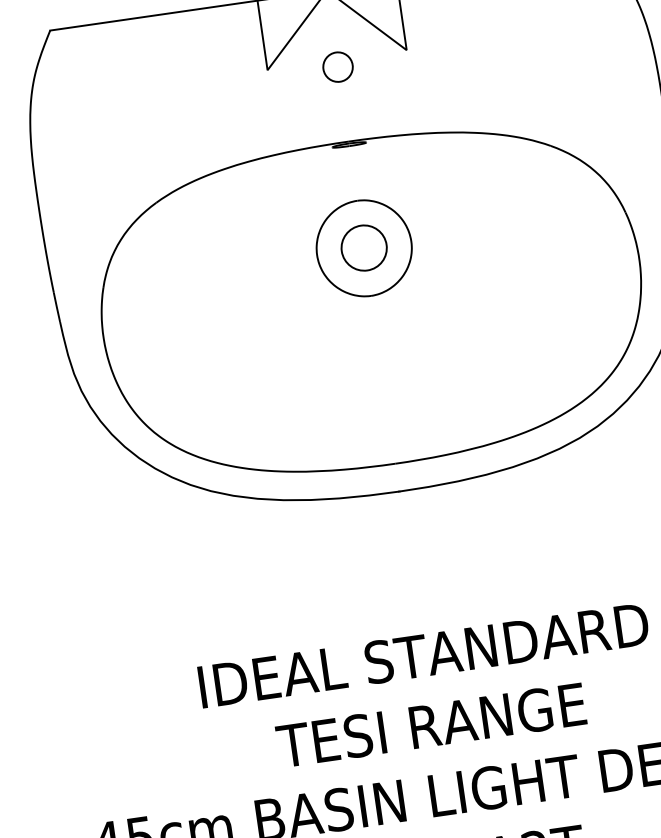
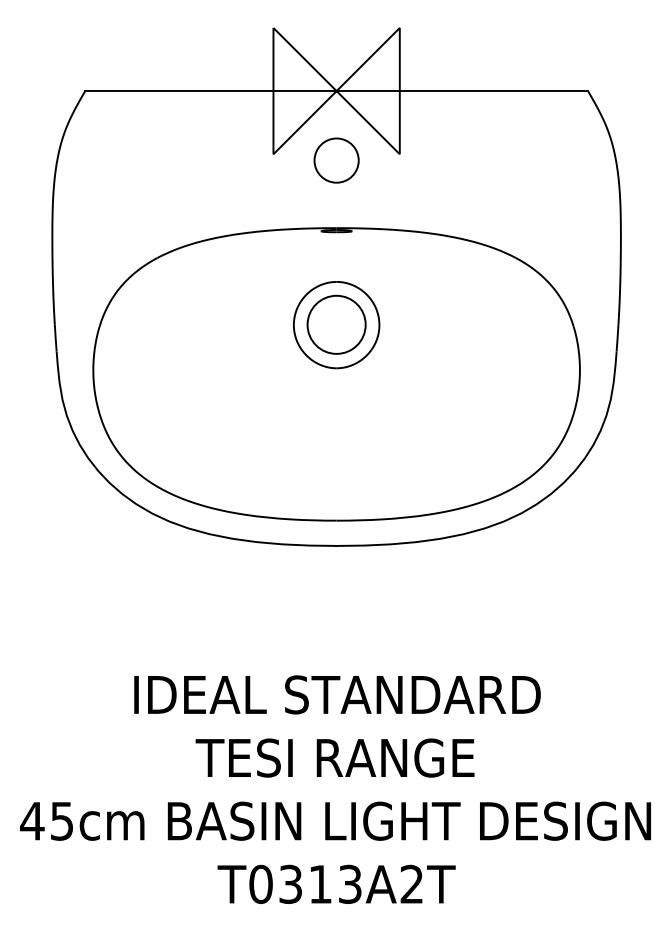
circle: (337, 67) -> (336, 160), size x1.67
circle: (363, 247) -> (336, 324), size x1.43

